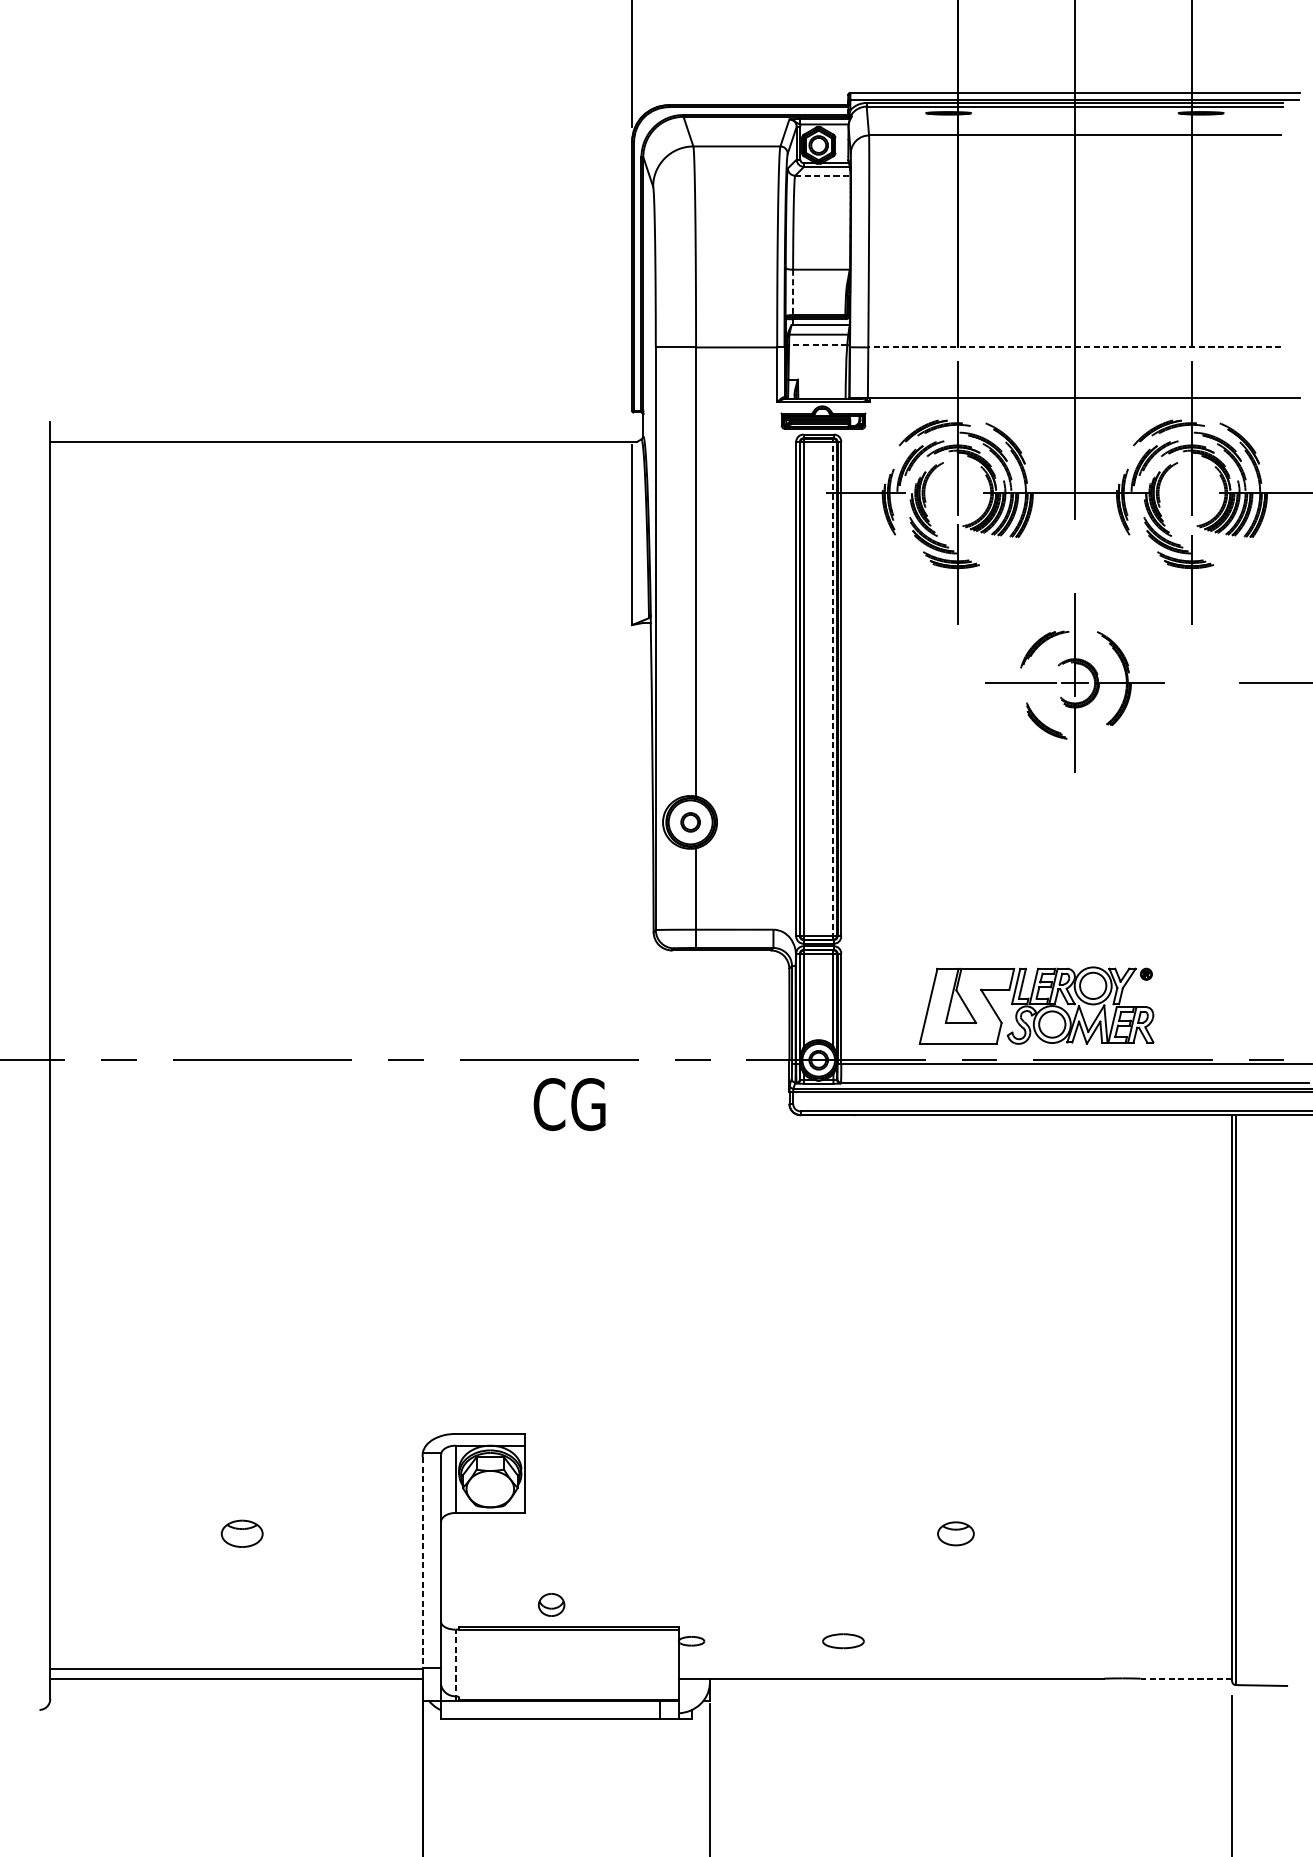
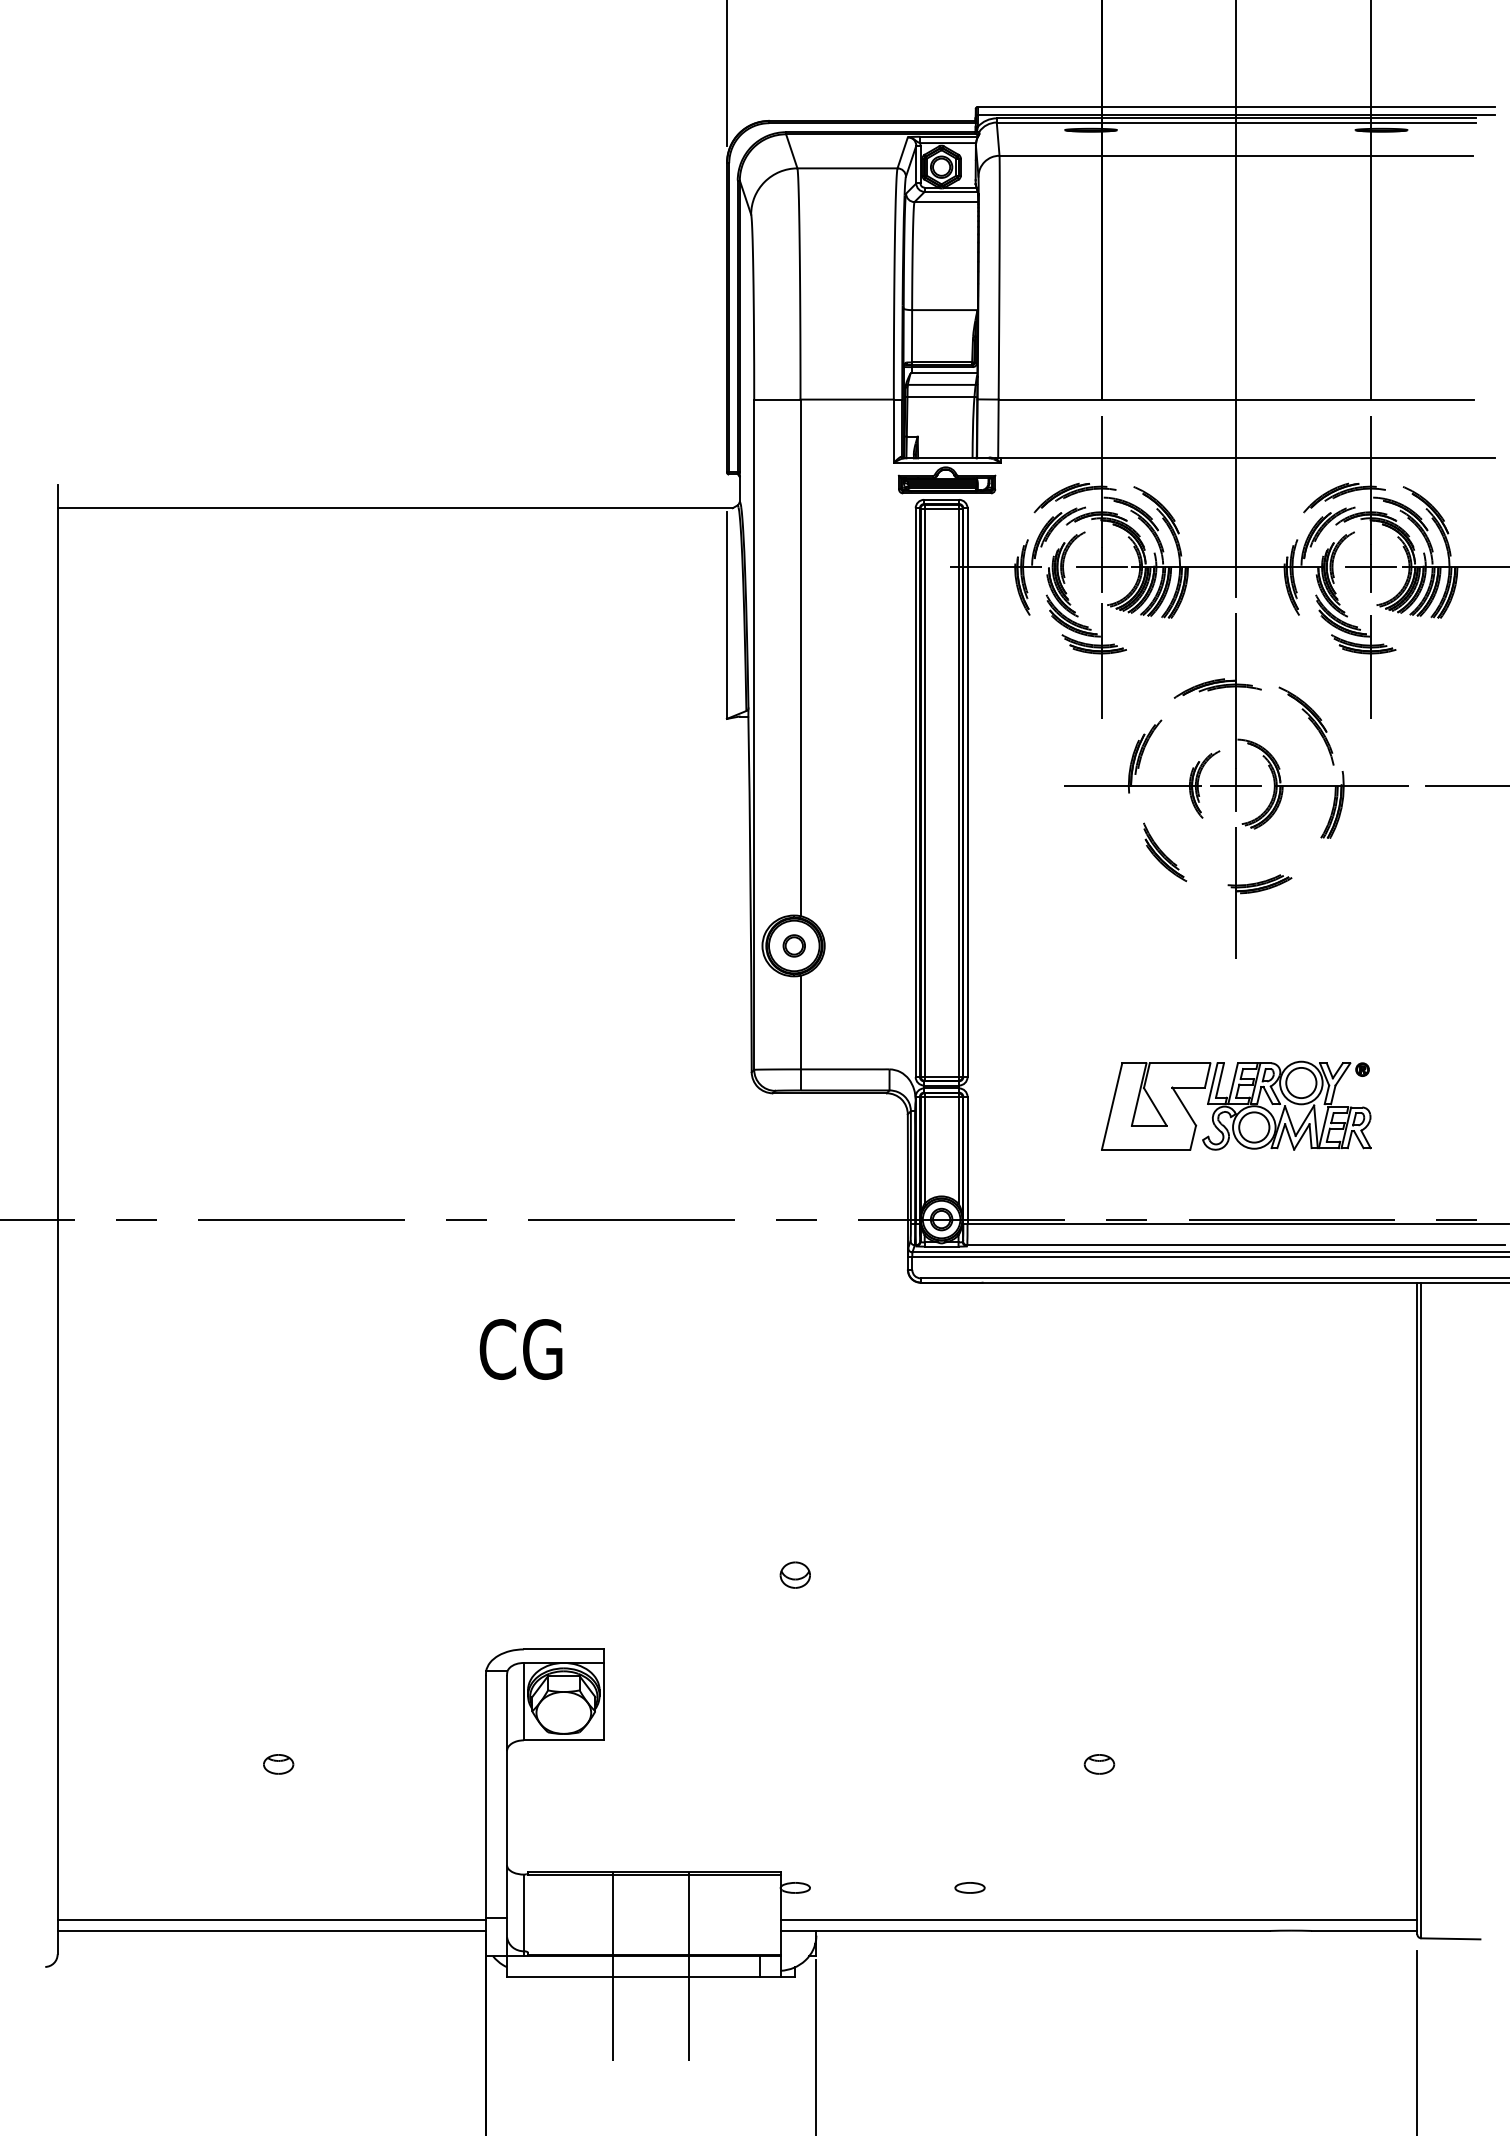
line: (822, 176) -> (946, 202), dashed -> solid
line: (793, 292) -> (912, 336), dashed -> solid
line: (817, 344) -> (940, 396), dashed -> solid
line: (1075, 347) -> (1236, 399), dashed -> solid
line: (957, 493) -> (1101, 567), added
line: (1191, 493) -> (1370, 567), added
part: (1075, 682) -> (1236, 785), size x1.67
line: (833, 689) -> (958, 792), dashed -> solid
part: (1036, 1005) -> (1236, 1105), moved
text: (569, 1104) -> (520, 1349), moved
part: (242, 1533) -> (278, 1764), size x0.62
part: (955, 1533) -> (1099, 1764), size x0.71
line: (422, 1562) -> (485, 1797), dashed -> solid
part: (550, 1604) -> (794, 1574), moved
part: (842, 1640) -> (969, 1887), size x0.62
line: (455, 1665) -> (523, 1915), dashed -> solid
line: (955, 1669) -> (1098, 1920), added
line: (1186, 1678) -> (1364, 1930), dashed -> solid
line: (533, 1709) -> (613, 1966), added
line: (599, 1709) -> (689, 1966), added

